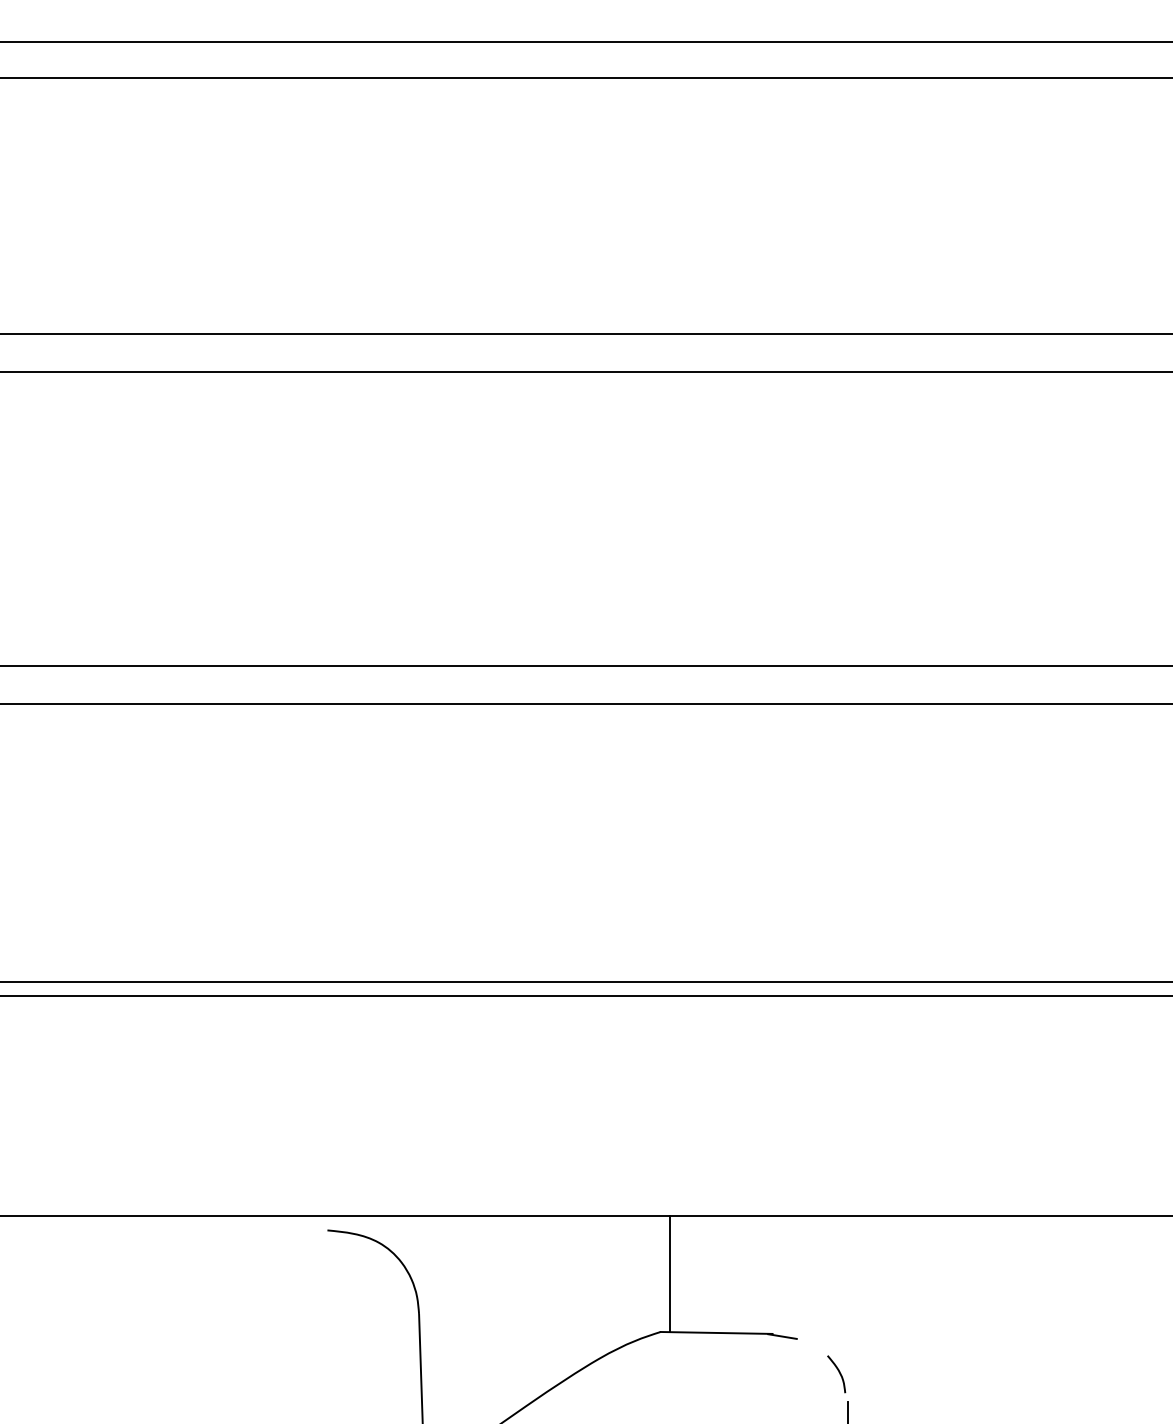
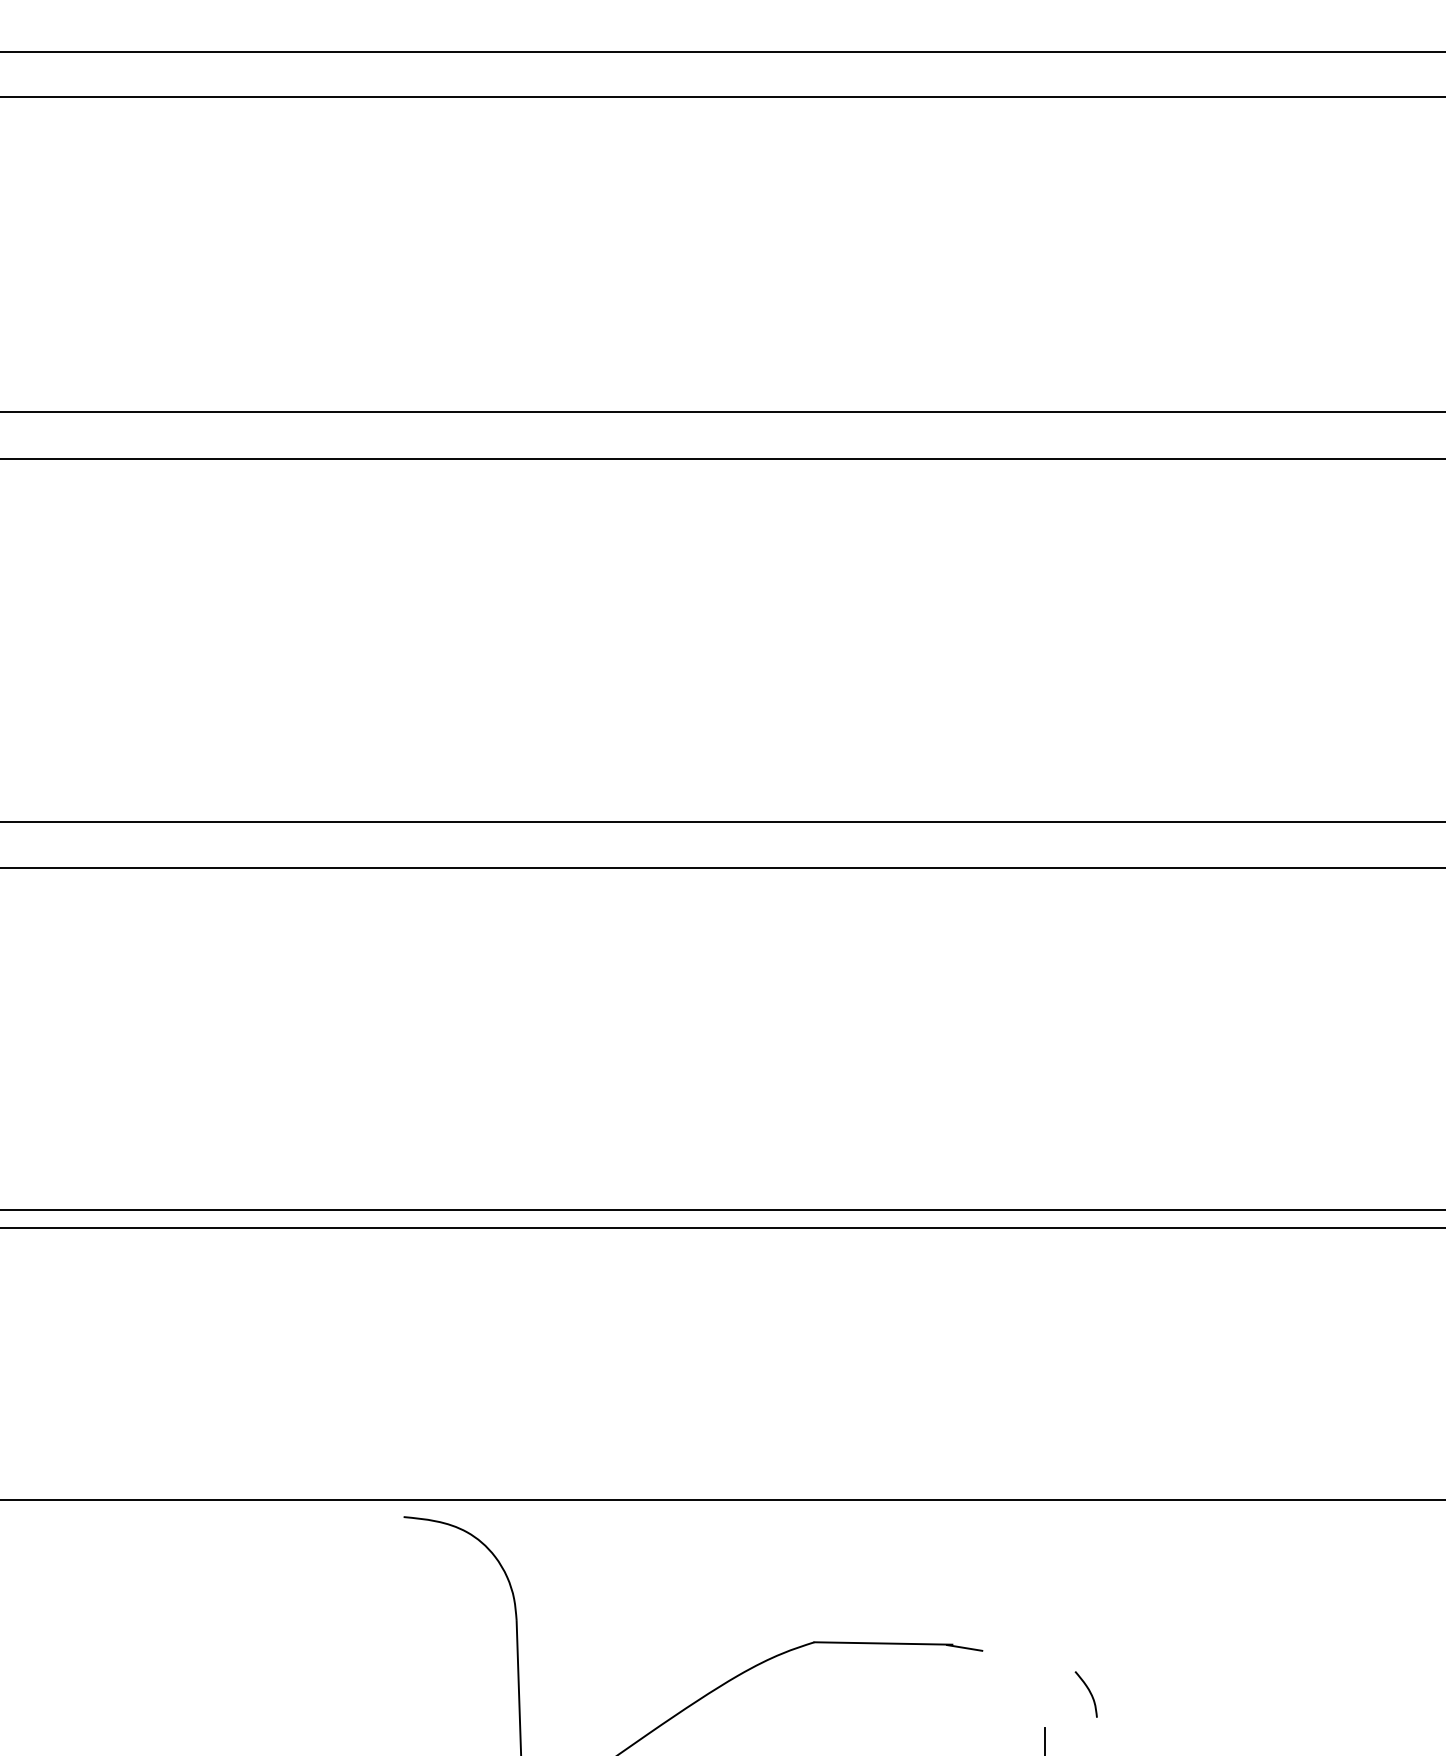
line: (669, 1273) -> (825, 1570), removed
curve: (839, 1373) -> (1089, 1693), moved

